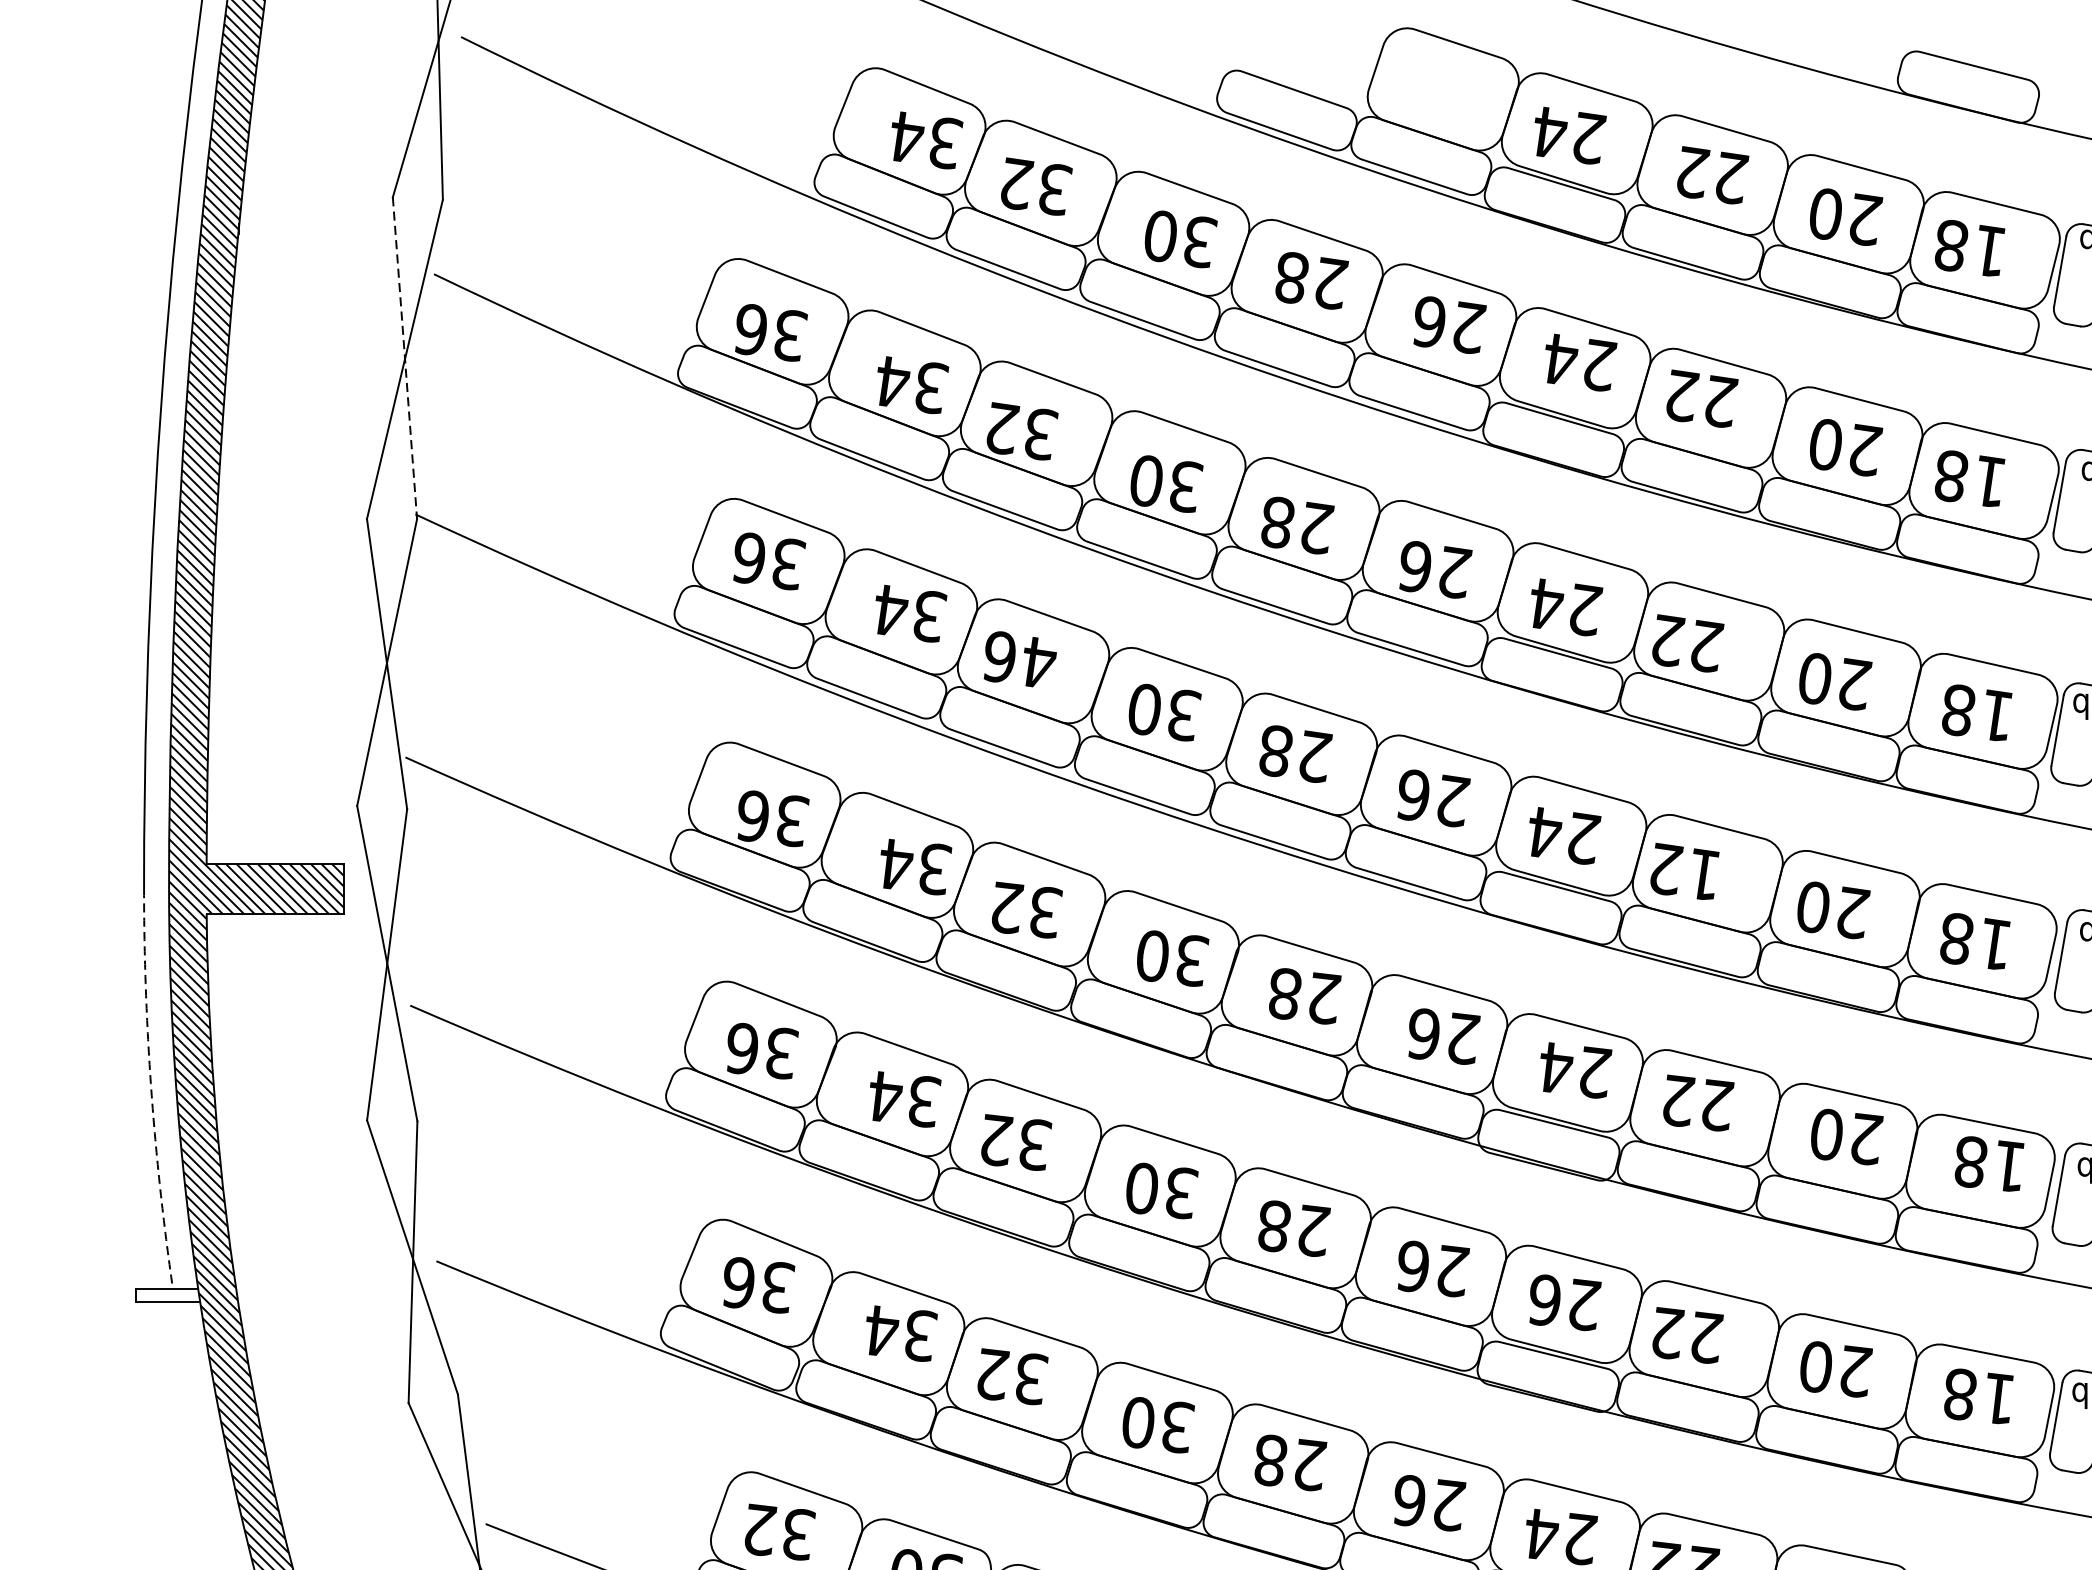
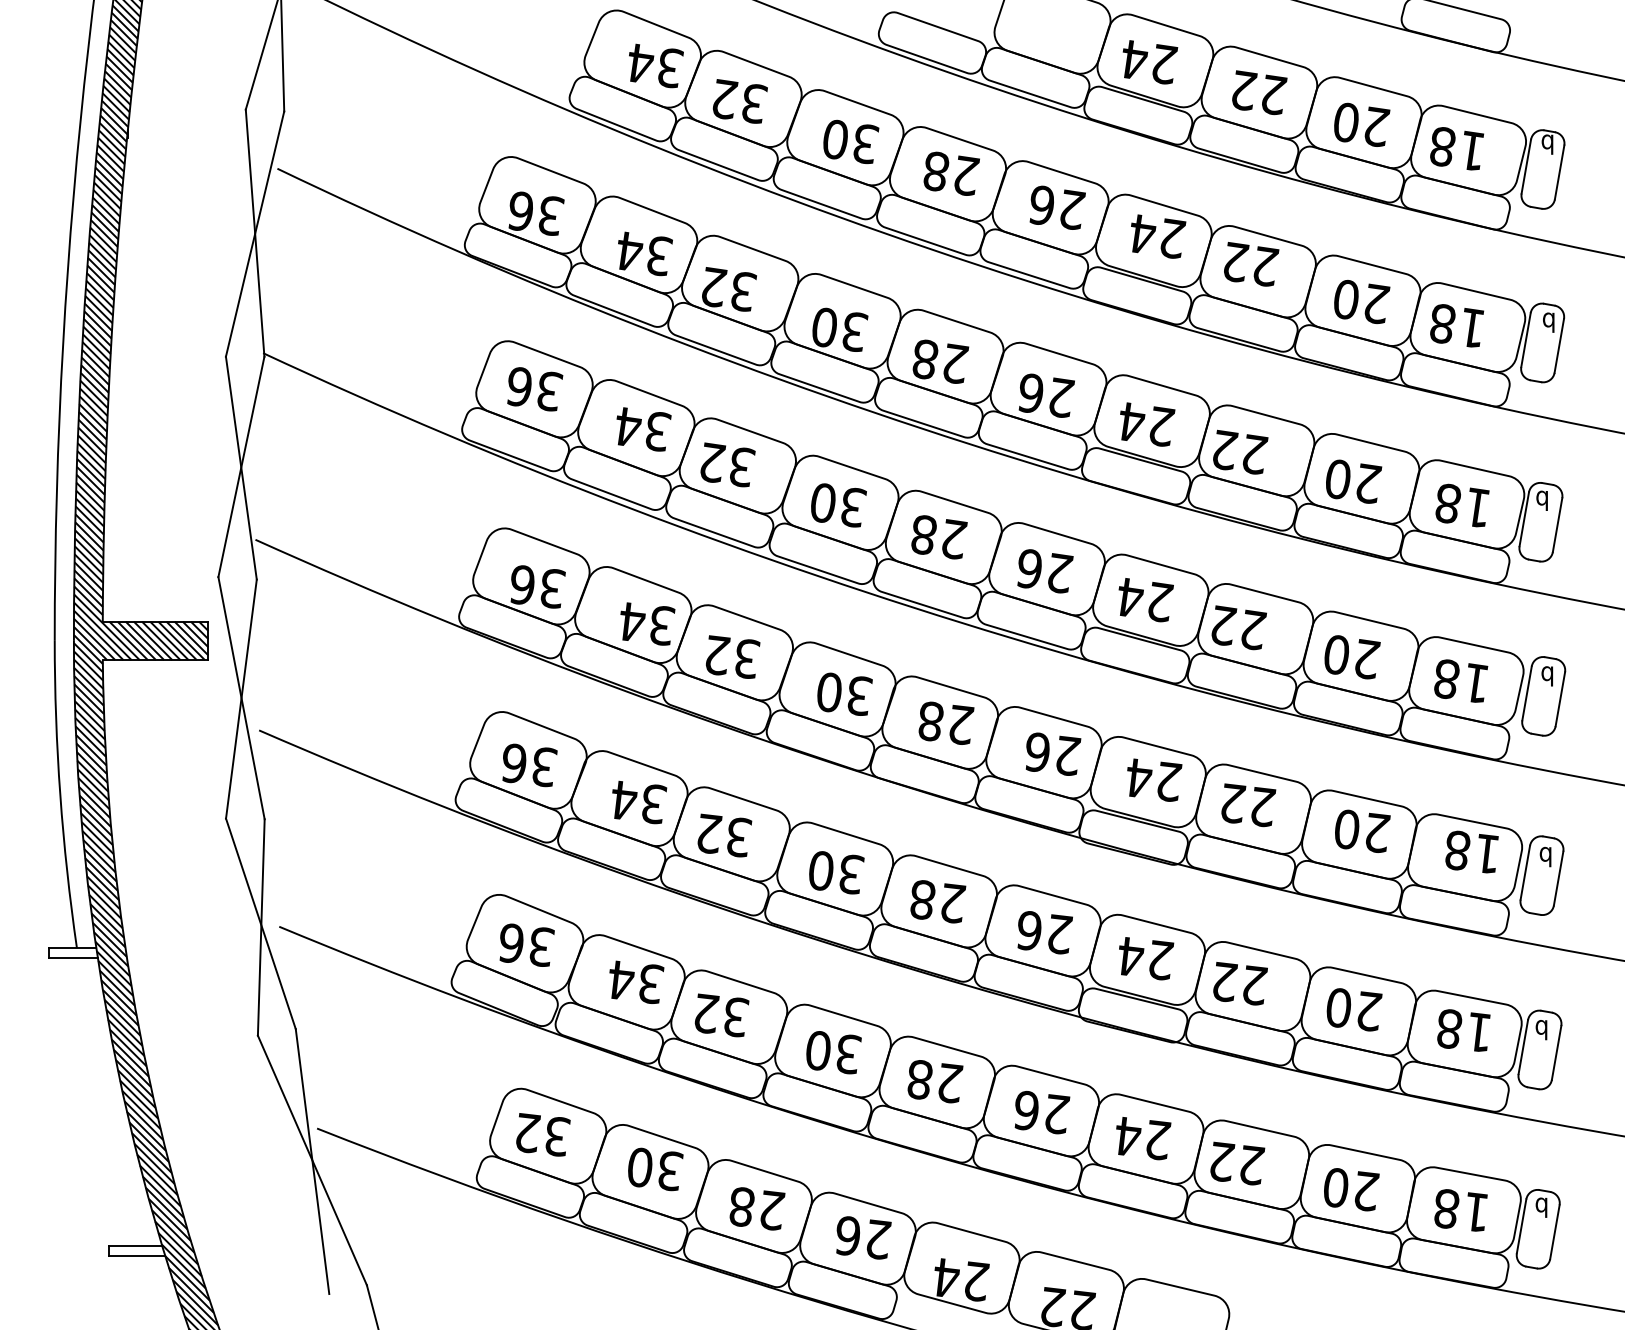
line: (405, 358) -> (255, 233), dashed -> solid
text: (1020, 659) -> (727, 464), 46 -> 32
text: (1706, 874) -> (1254, 629), 12 -> 22
arc: (151, 1089) -> (60, 794), dashed -> solid
text: (1546, 1299) -> (1131, 956), 26 -> 24

